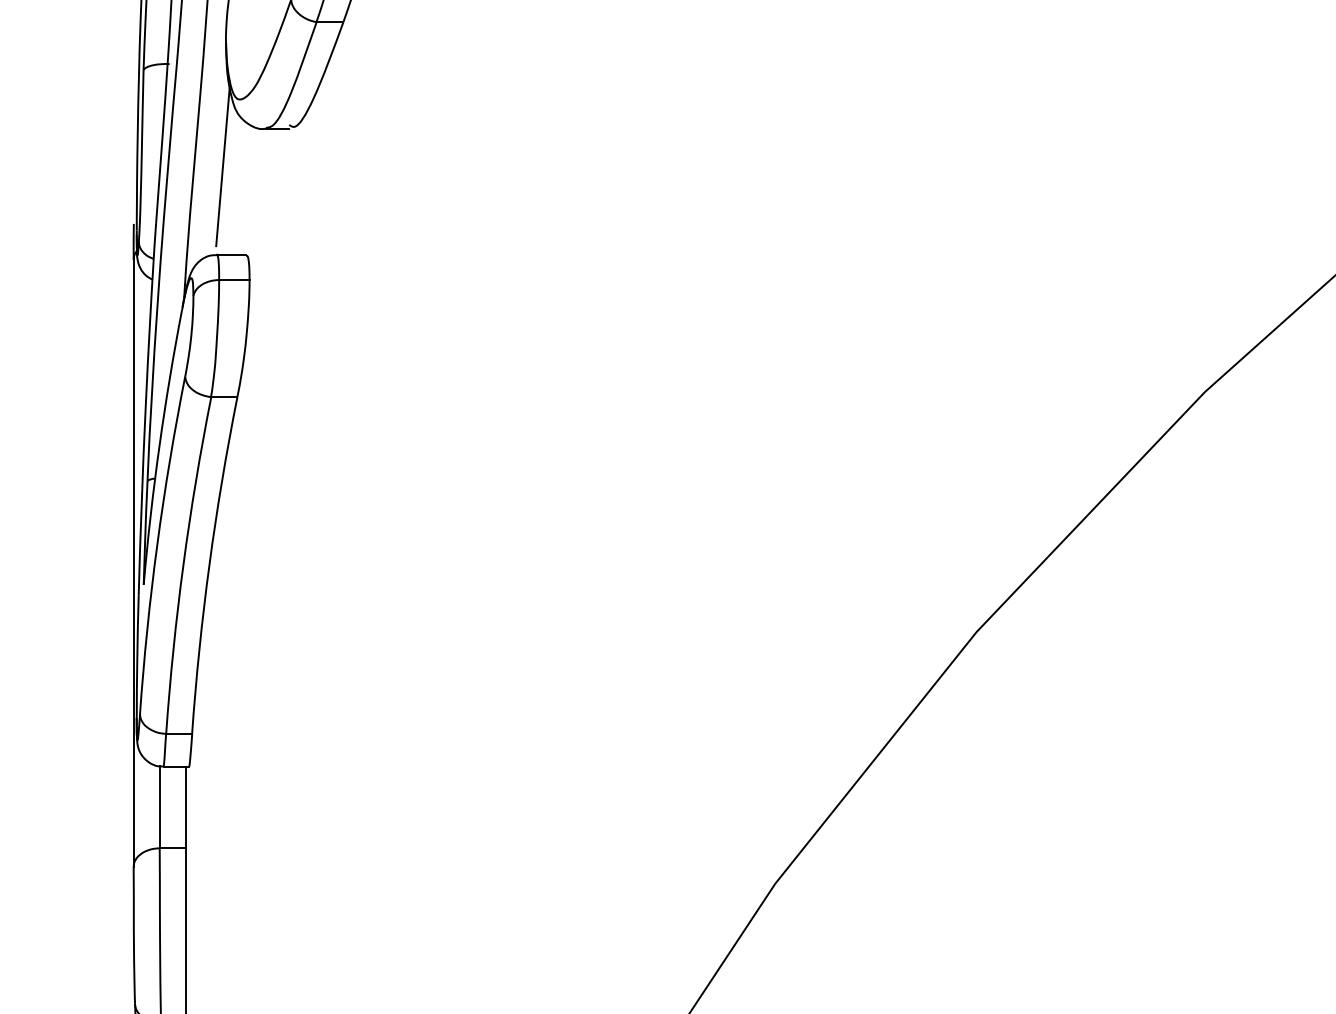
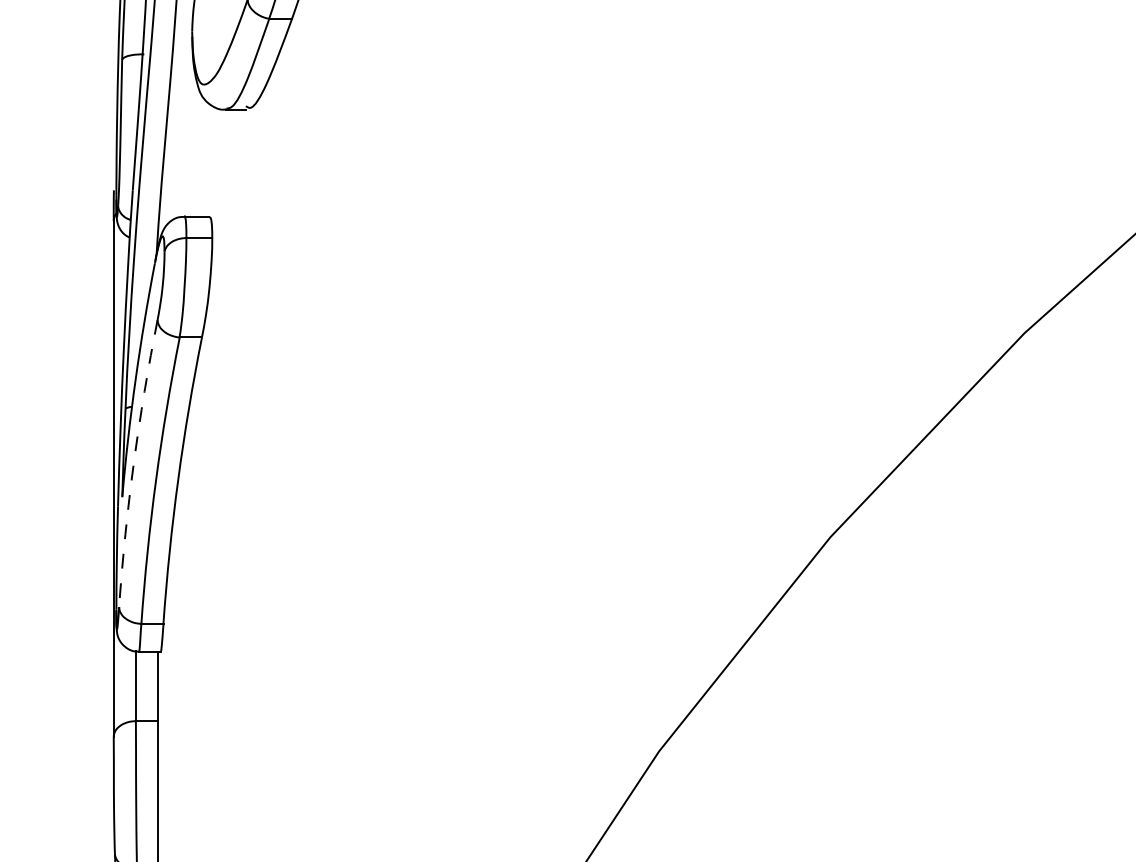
line: (222, 165) -> (189, 140), removed
arc: (156, 544) -> (133, 462), solid -> dashed

